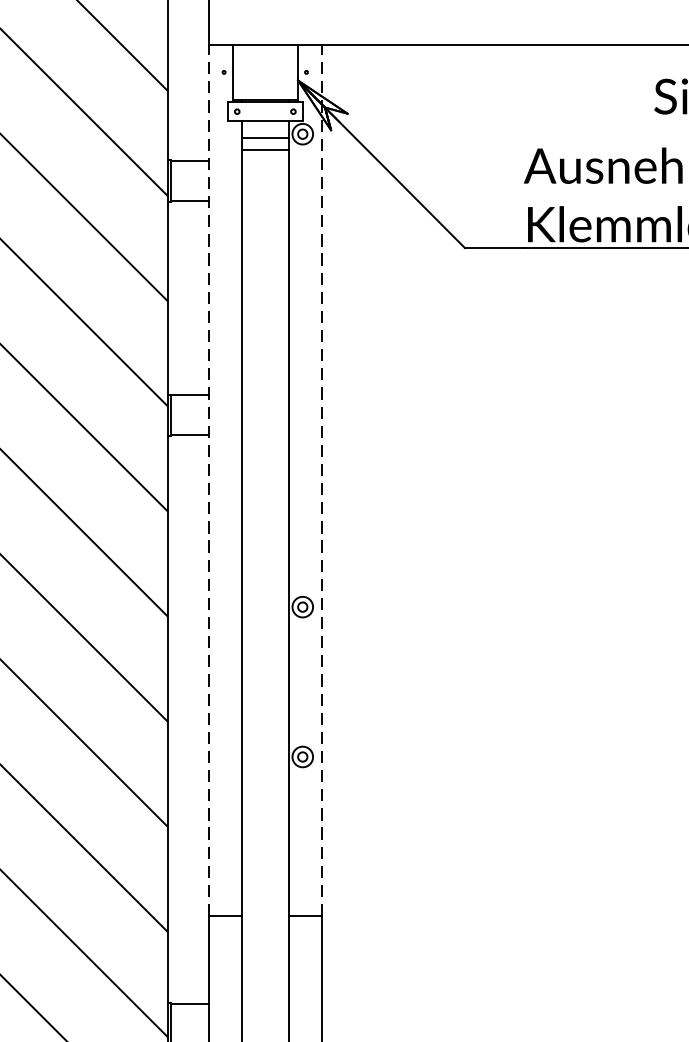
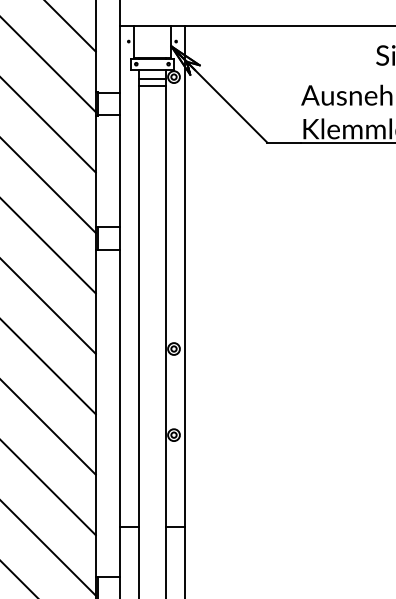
line: (209, 479) -> (120, 275), dashed -> solid
line: (321, 479) -> (184, 275), dashed -> solid

